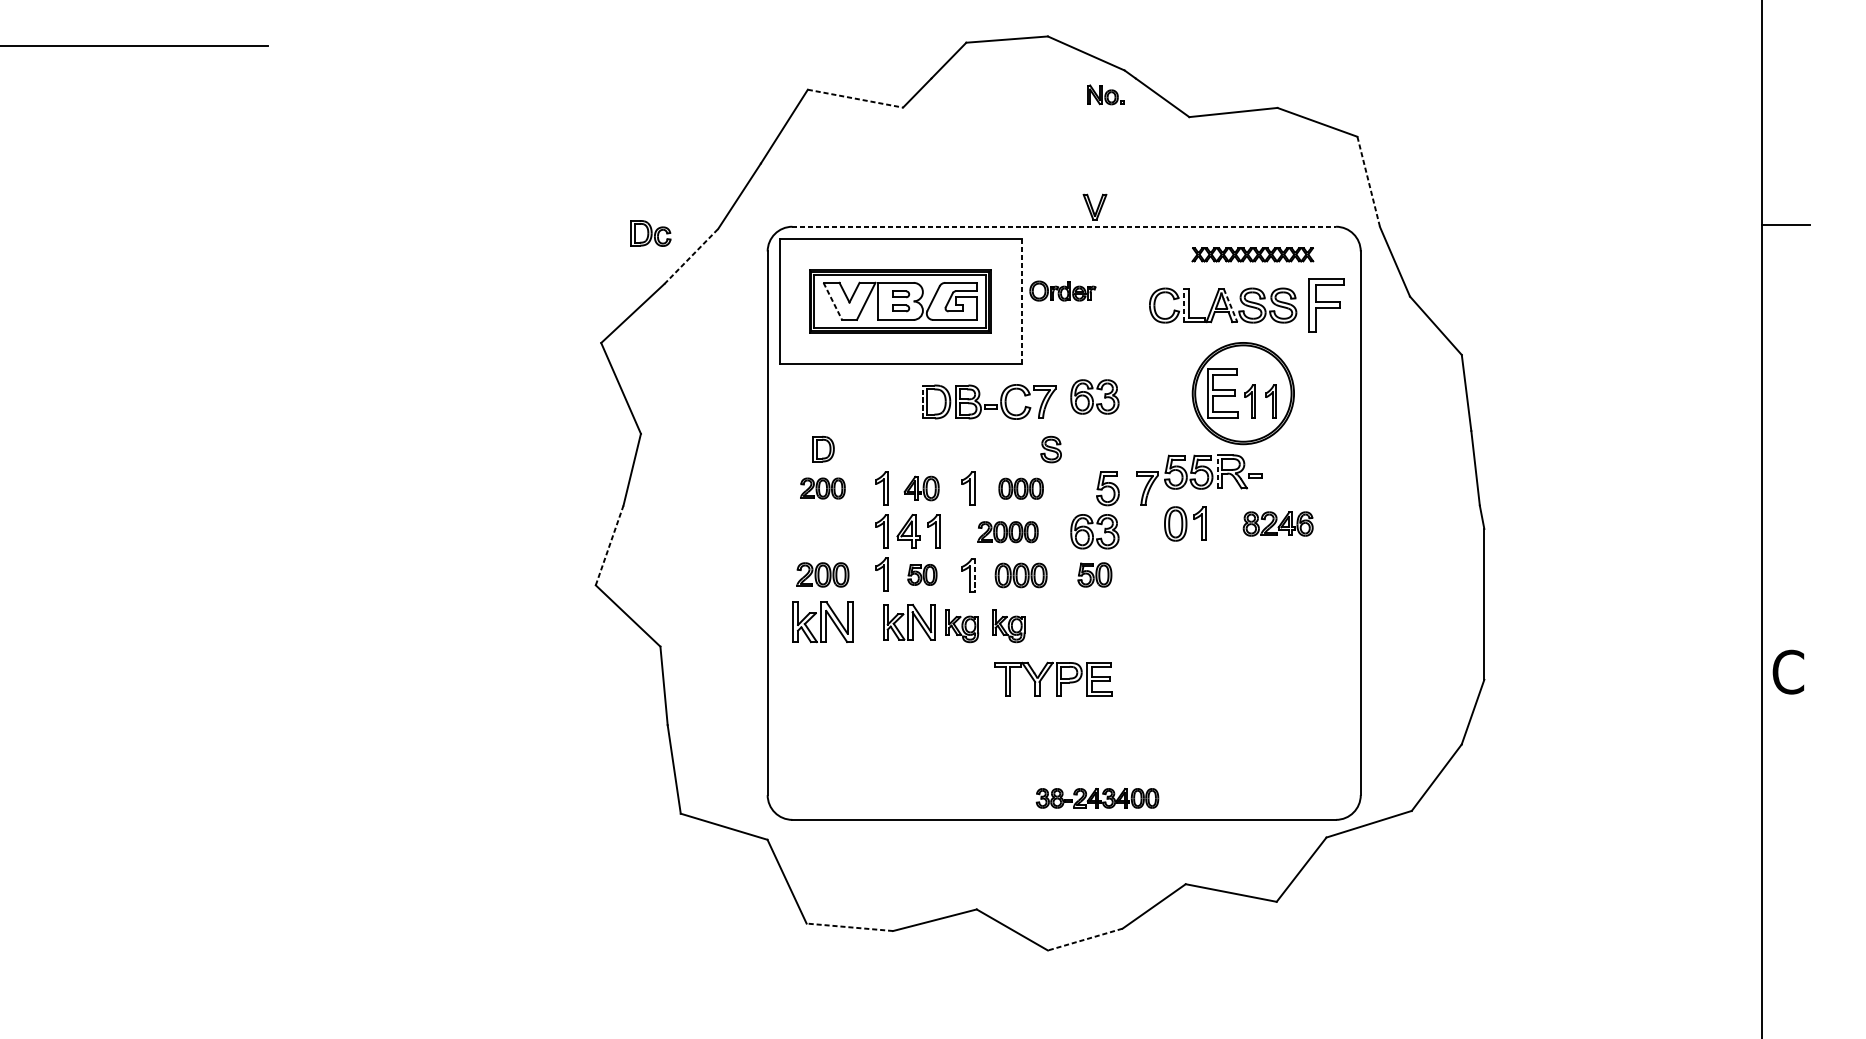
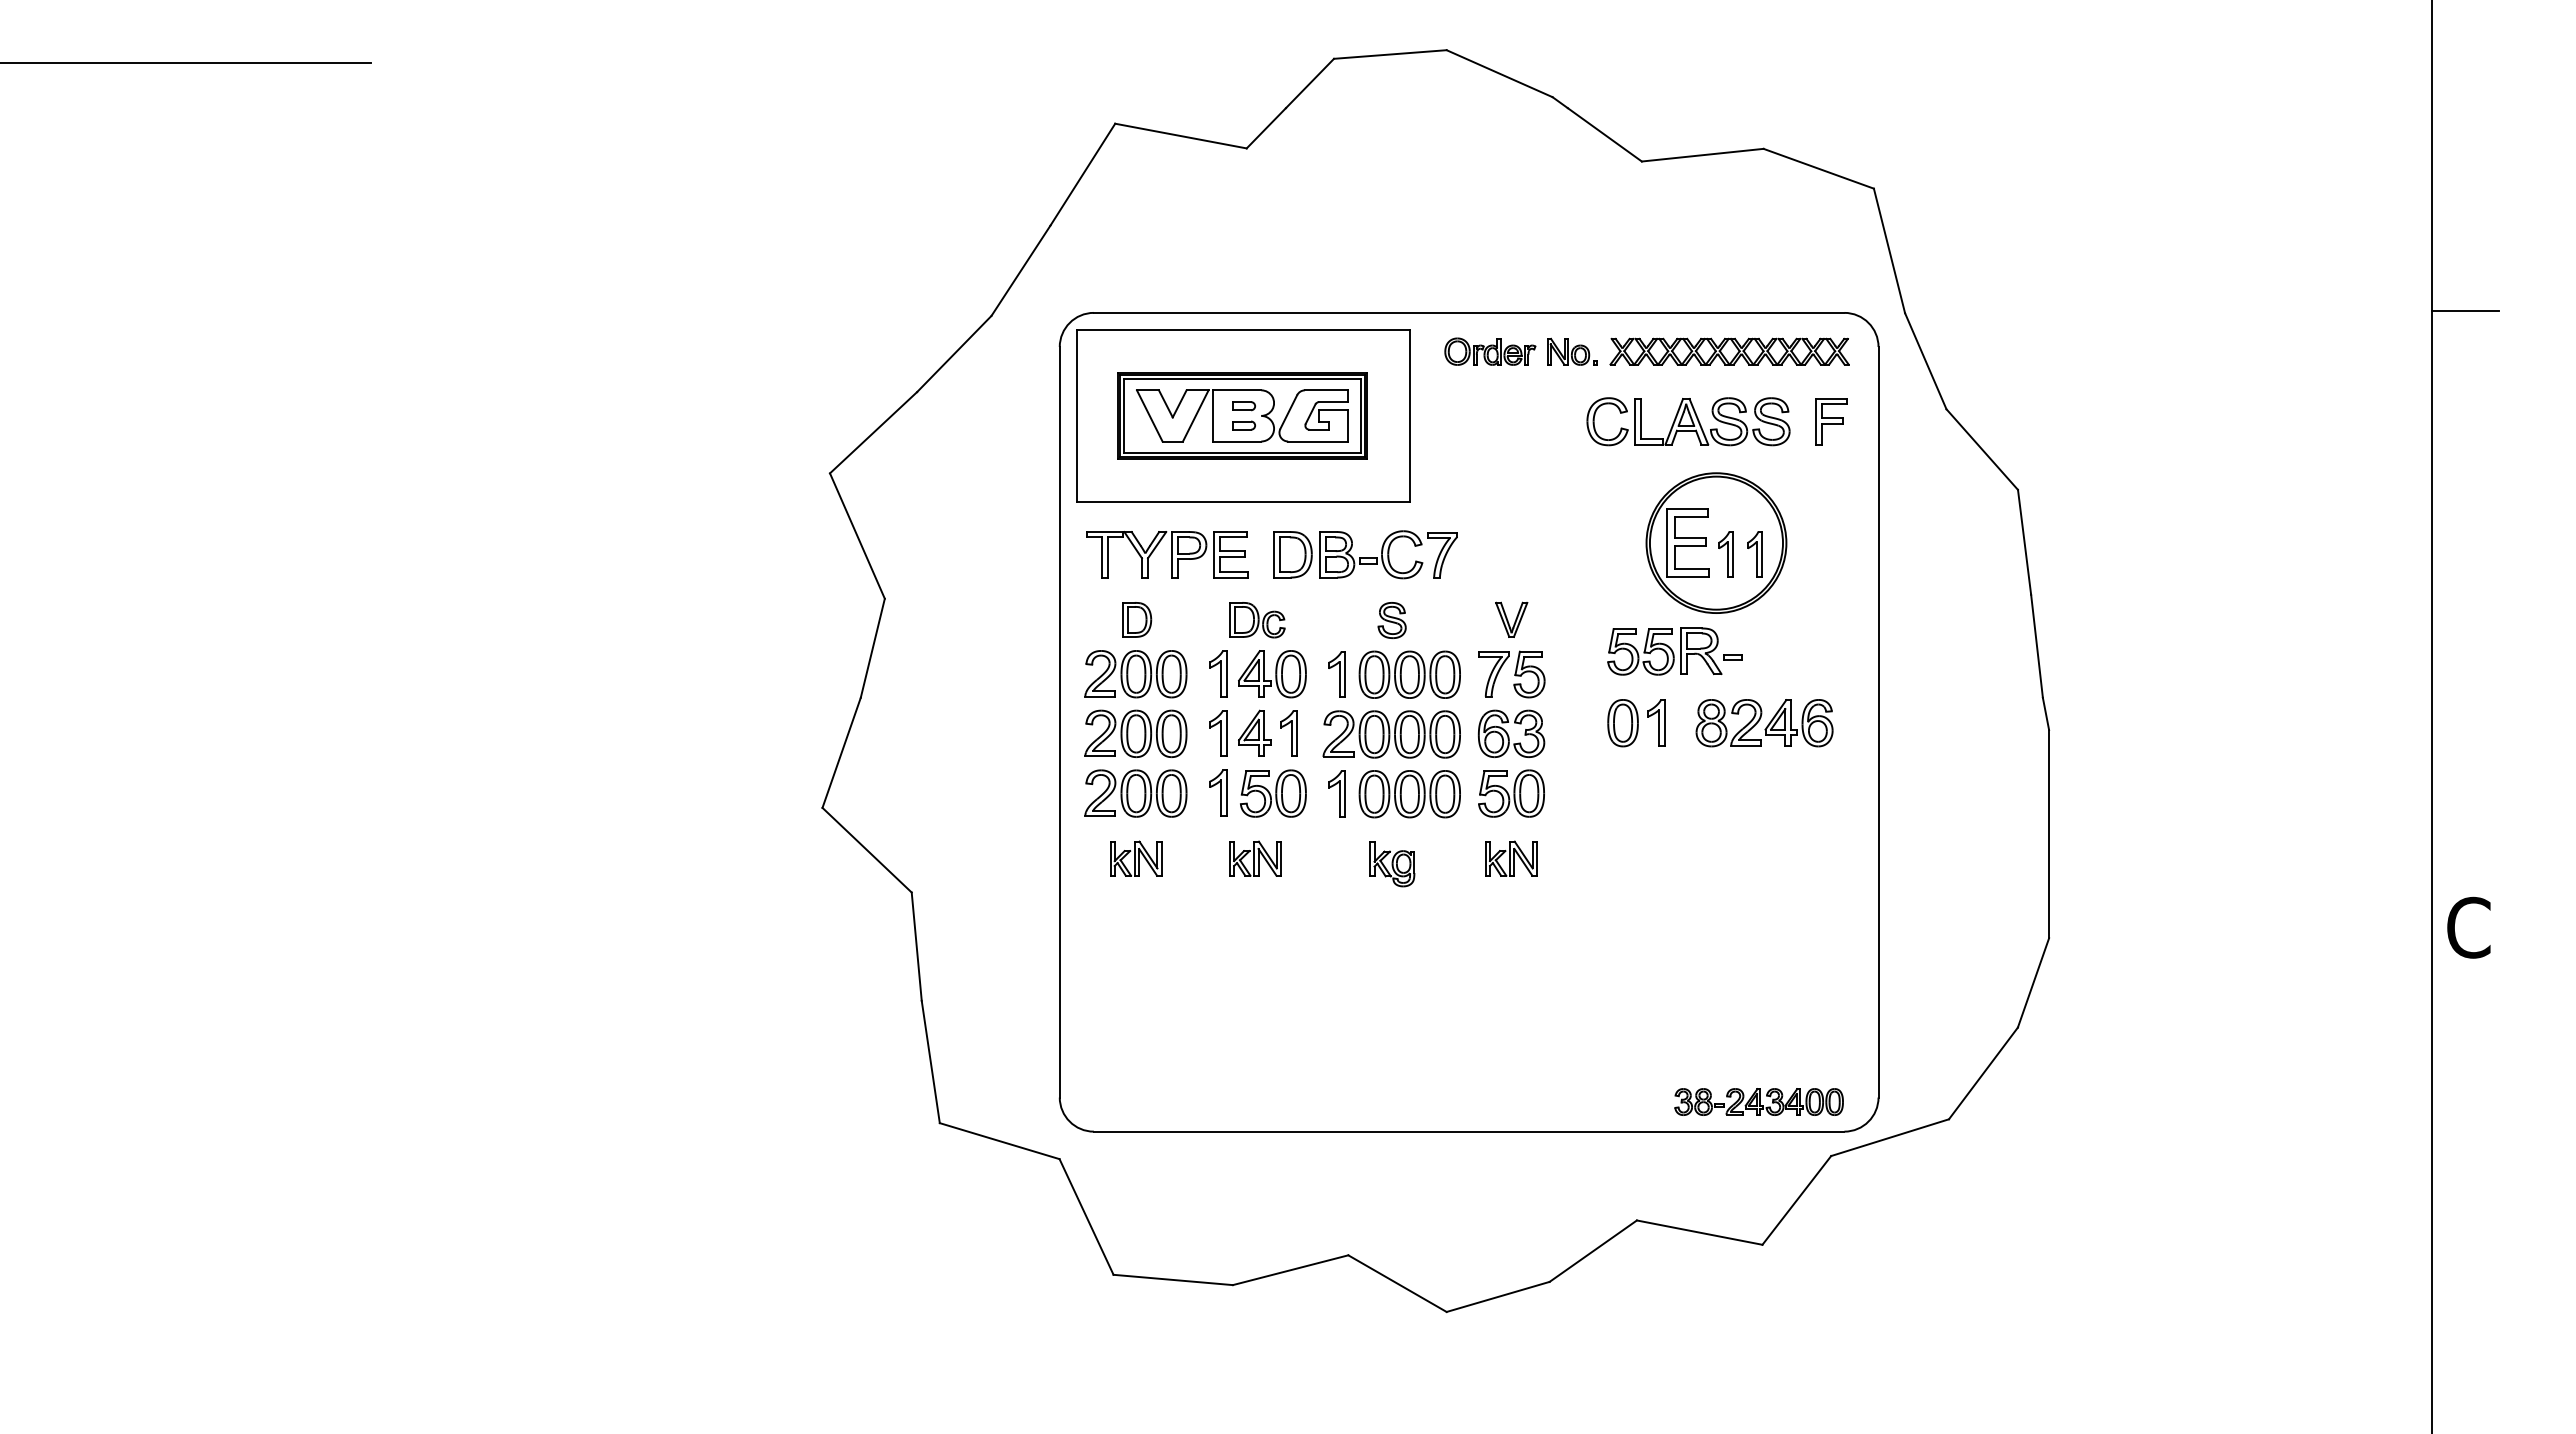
part: (1105, 94) -> (1572, 351), moved
line: (855, 98) -> (1180, 136), dashed -> solid
line: (1368, 182) -> (1889, 251), dashed -> solid
part: (1094, 206) -> (1511, 619), moved
line: (1064, 226) -> (1469, 312), dashed -> solid
part: (650, 233) -> (1257, 620), moved
part: (1252, 254) -> (1729, 351), size x1.43
line: (691, 256) -> (954, 353), dashed -> solid
part: (1063, 290) -> (1490, 351), moved
line: (832, 301) -> (1149, 415), dashed -> solid
line: (1021, 301) -> (1410, 415), dashed -> solid
line: (1184, 305) -> (1634, 421), dashed -> solid
line: (1230, 305) -> (1698, 421), dashed -> solid
part: (1326, 305) -> (1831, 421), size x0.62
part: (1094, 396) -> (1511, 547), removed
line: (923, 401) -> (1274, 554), dashed -> solid
part: (1050, 449) -> (1391, 620), moved
line: (1218, 472) -> (1681, 651), dashed -> solid
part: (822, 488) -> (1135, 674), size x1.67
part: (921, 488) -> (1272, 674), size x1.43
part: (1021, 488) -> (1409, 674), size x1.67
part: (1147, 488) -> (1493, 674), moved
part: (1278, 524) -> (1764, 723), size x1.43
part: (822, 531) -> (1135, 733), added
part: (1007, 532) -> (1391, 734), size x1.67
line: (609, 545) -> (841, 752), dashed -> solid
part: (822, 574) -> (1135, 793), size x1.43
part: (922, 574) -> (1273, 793), size x1.67
line: (974, 574) -> (1345, 793), dashed -> solid
part: (1094, 574) -> (1511, 793), size x1.43
part: (1021, 575) -> (1409, 794), size x1.43
part: (823, 622) -> (1136, 858), size x0.62
part: (909, 622) -> (1255, 858), size x0.71
part: (1094, 622) -> (1511, 858), added
part: (962, 626) -> (1328, 864), removed
part: (1053, 679) -> (1167, 554), moved
part: (1097, 798) -> (1758, 1101), moved
line: (850, 926) -> (1173, 1279), dashed -> solid
line: (1085, 939) -> (1498, 1296), dashed -> solid

